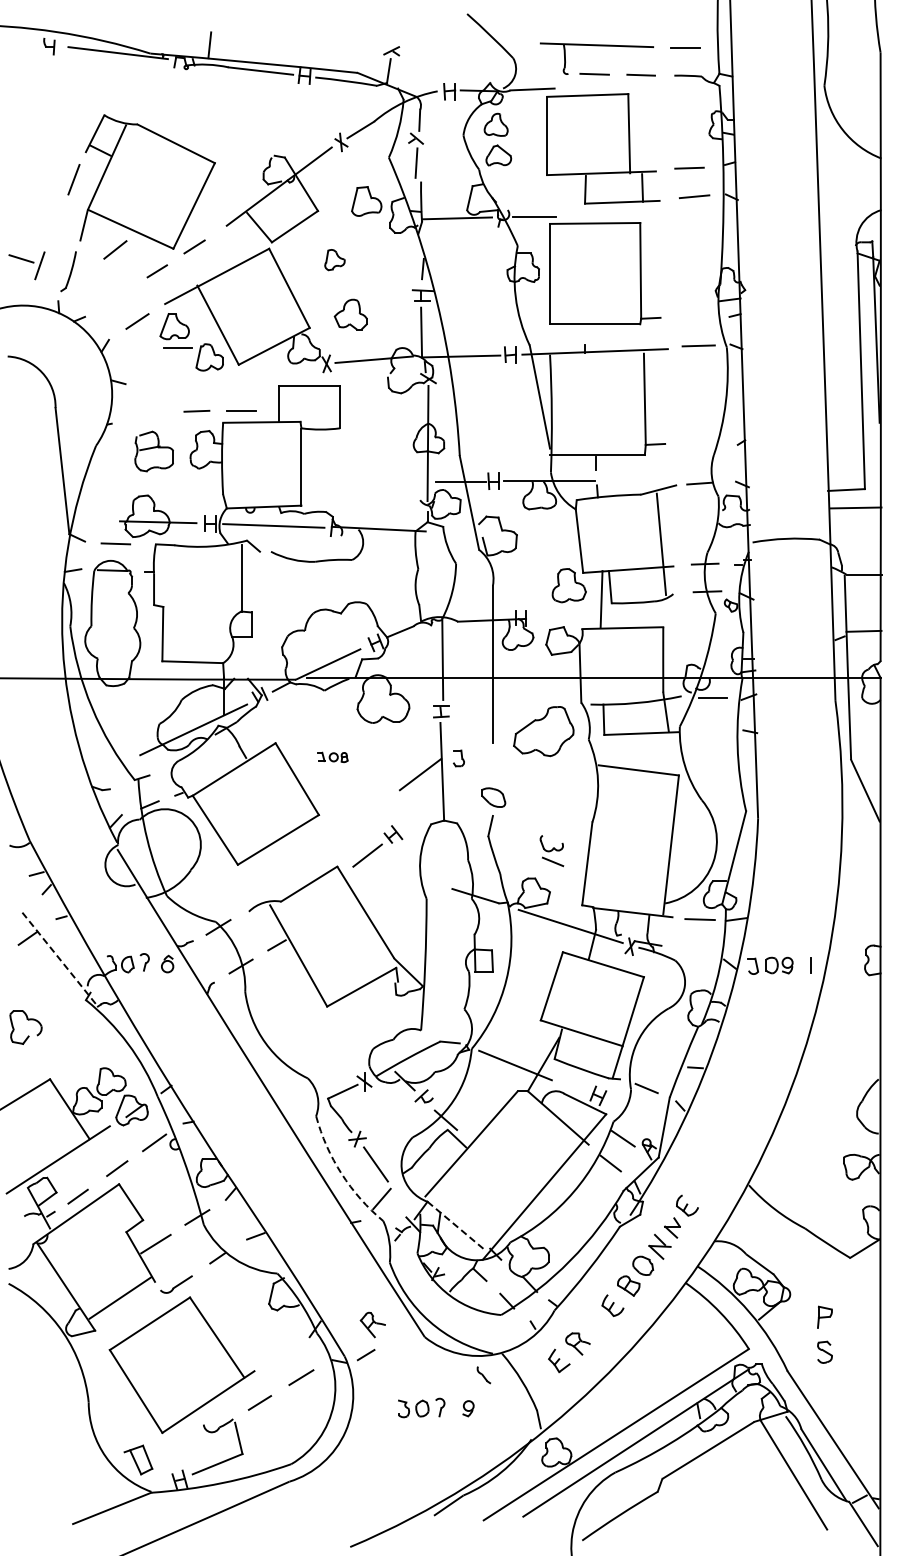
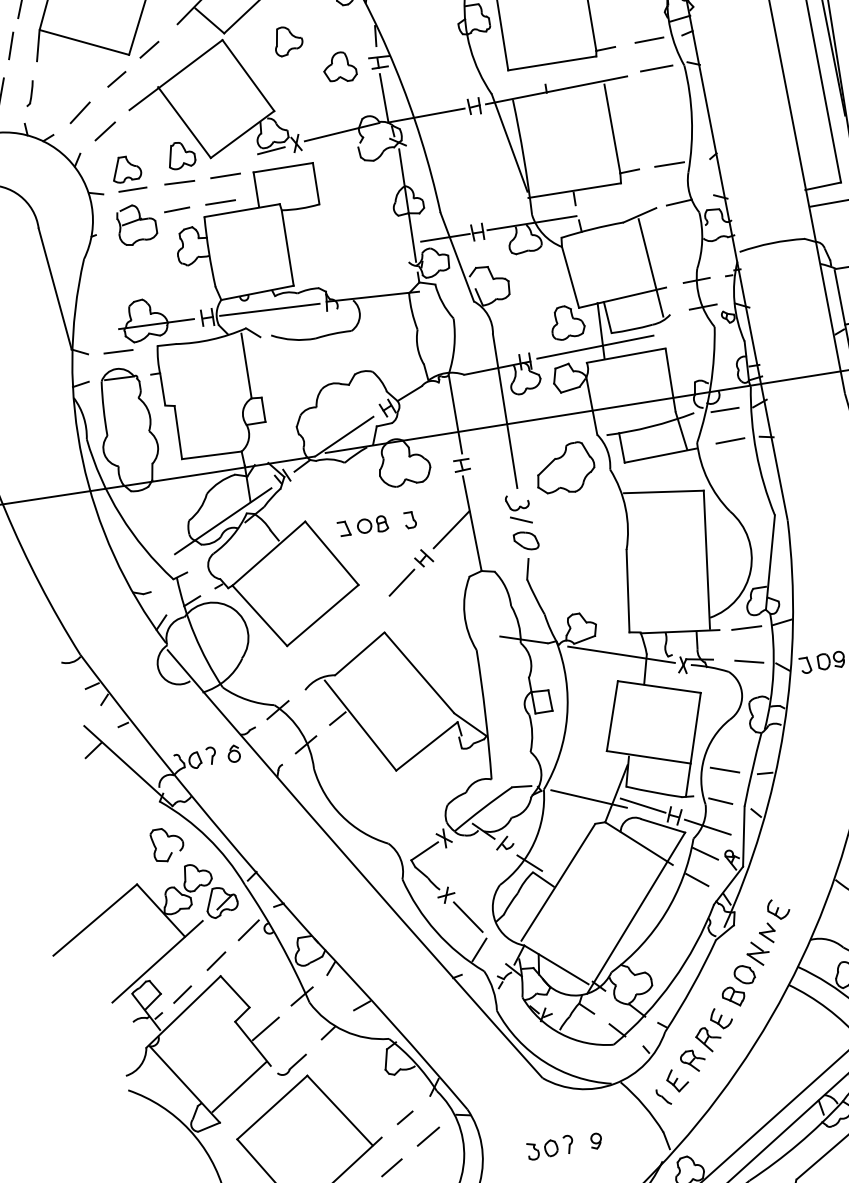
line: (56, 221) -> (10, 46), added
line: (115, 249) -> (80, 112), moved
part: (334, 259) -> (287, 40), size x1.43
part: (67, 271) -> (29, 93), size x0.62
part: (350, 314) -> (339, 67), moved
line: (695, 316) -> (649, 40), added
part: (175, 330) -> (127, 172), moved
line: (300, 366) -> (271, 150), added
line: (203, 384) -> (179, 182), added
line: (250, 385) -> (225, 176), added
line: (696, 443) -> (669, 164), added
part: (153, 451) -> (136, 224), moved
line: (593, 614) -> (595, 346), added
line: (713, 729) -> (730, 440), added
part: (332, 757) -> (362, 526), size x1.67
part: (458, 758) -> (409, 520), moved
part: (377, 846) -> (410, 572), moved
part: (551, 851) -> (518, 510), moved
line: (697, 953) -> (749, 661), added
line: (60, 960) -> (128, 766), dashed -> solid
part: (28, 1020) -> (169, 837), moved
line: (655, 1057) -> (724, 769), added
line: (568, 1080) -> (643, 805), added
line: (629, 1112) -> (707, 827), added
arc: (341, 1173) -> (436, 931), dashed -> solid
line: (456, 1226) -> (556, 965), dashed -> solid
part: (372, 1324) -> (708, 1039), moved
line: (365, 1355) -> (404, 1118), moved
part: (483, 1375) -> (663, 1097), moved

